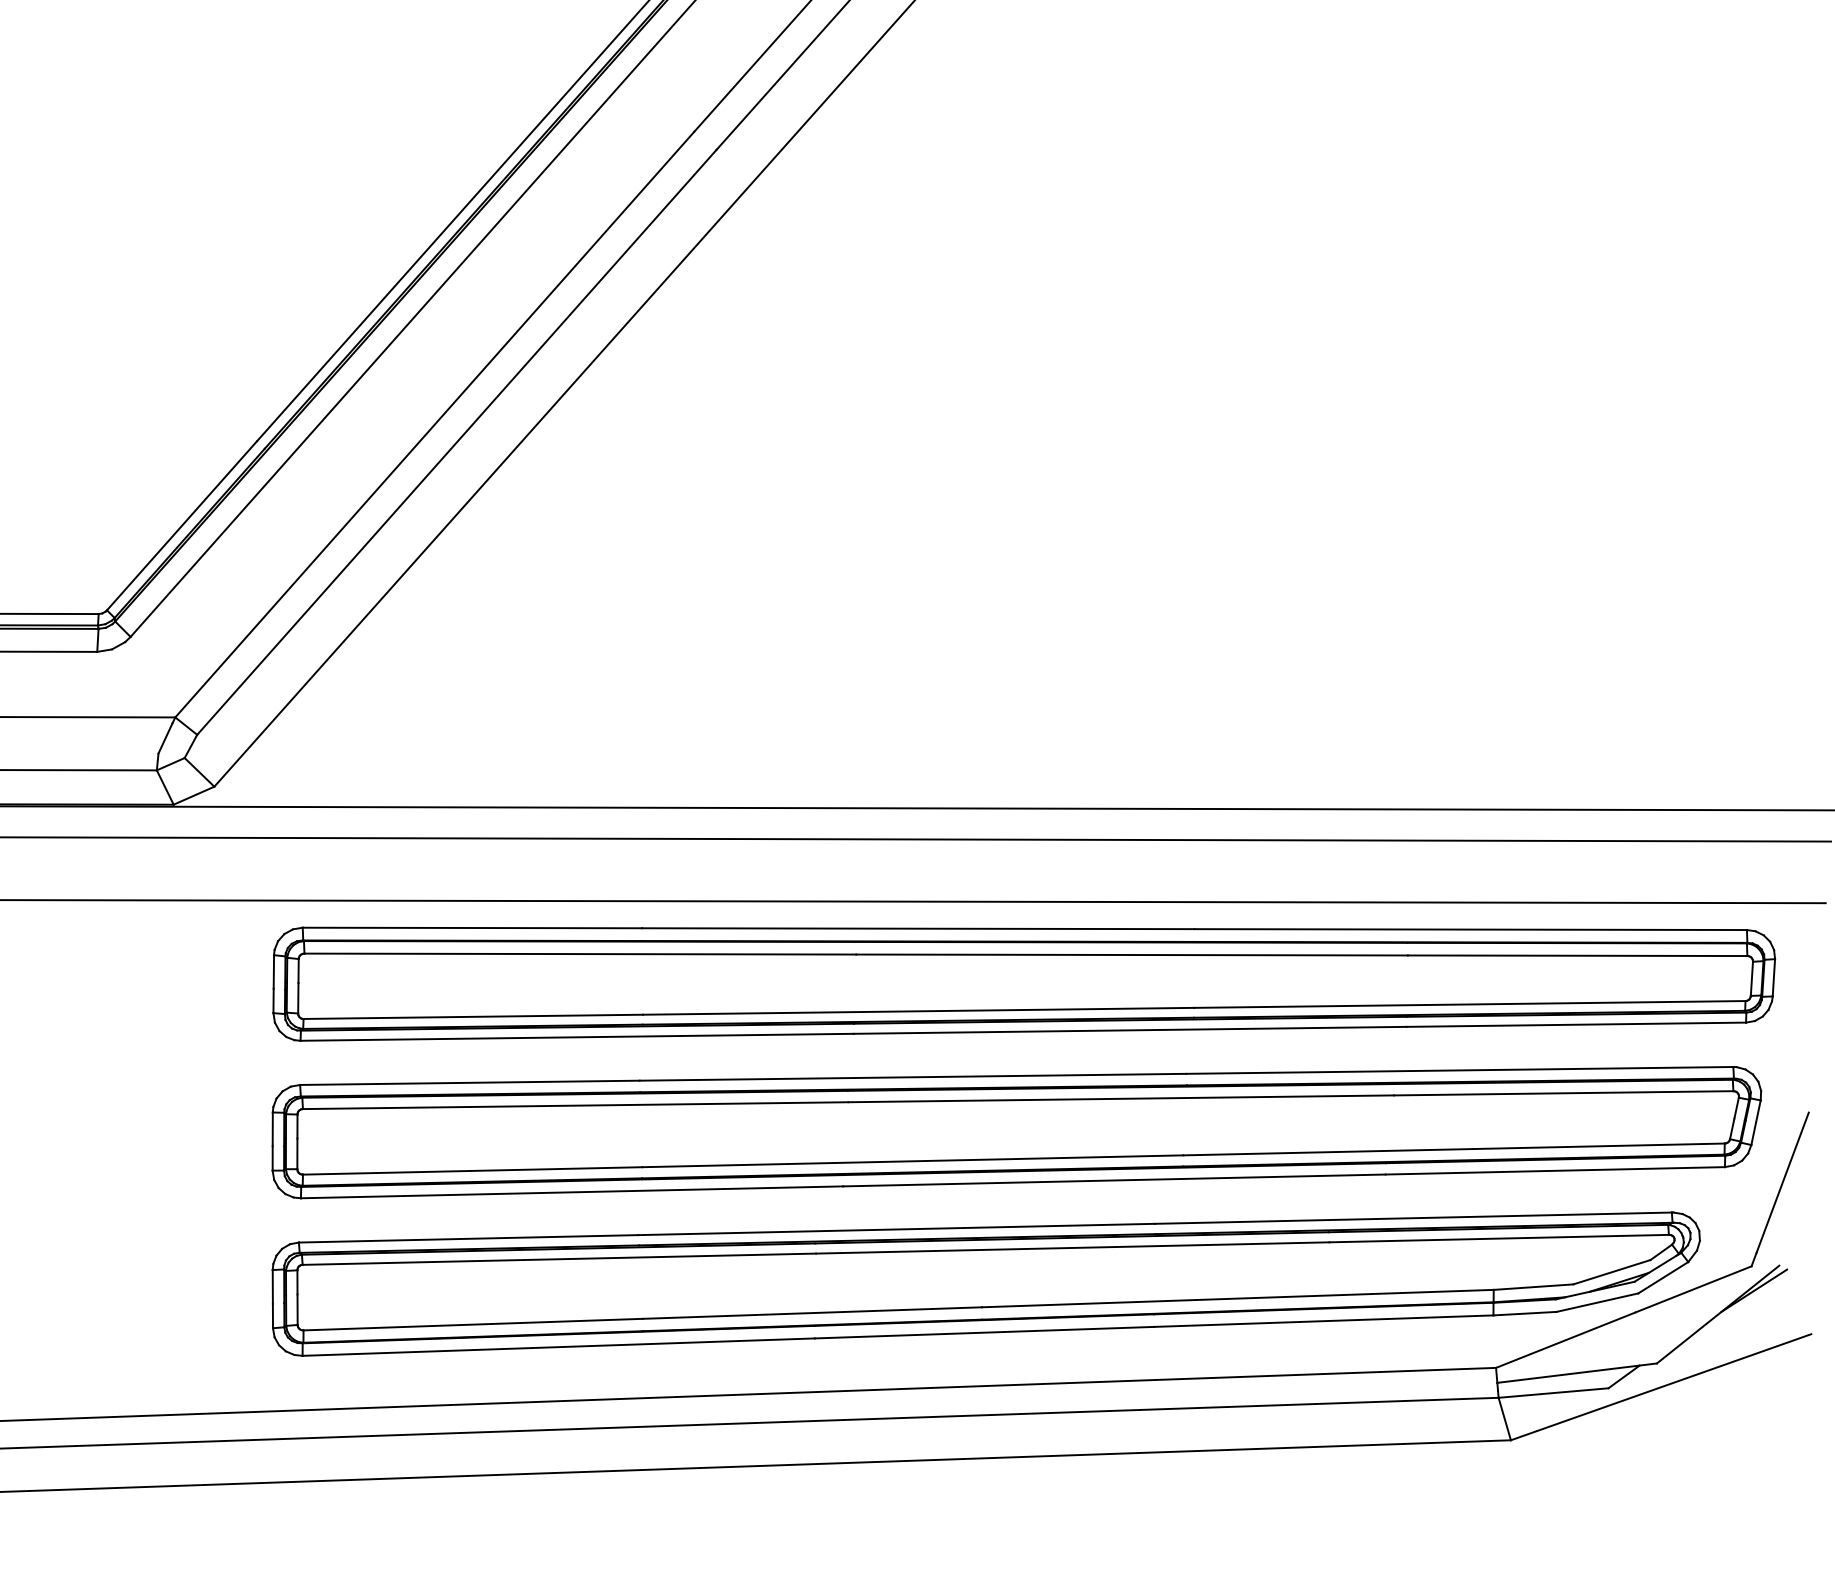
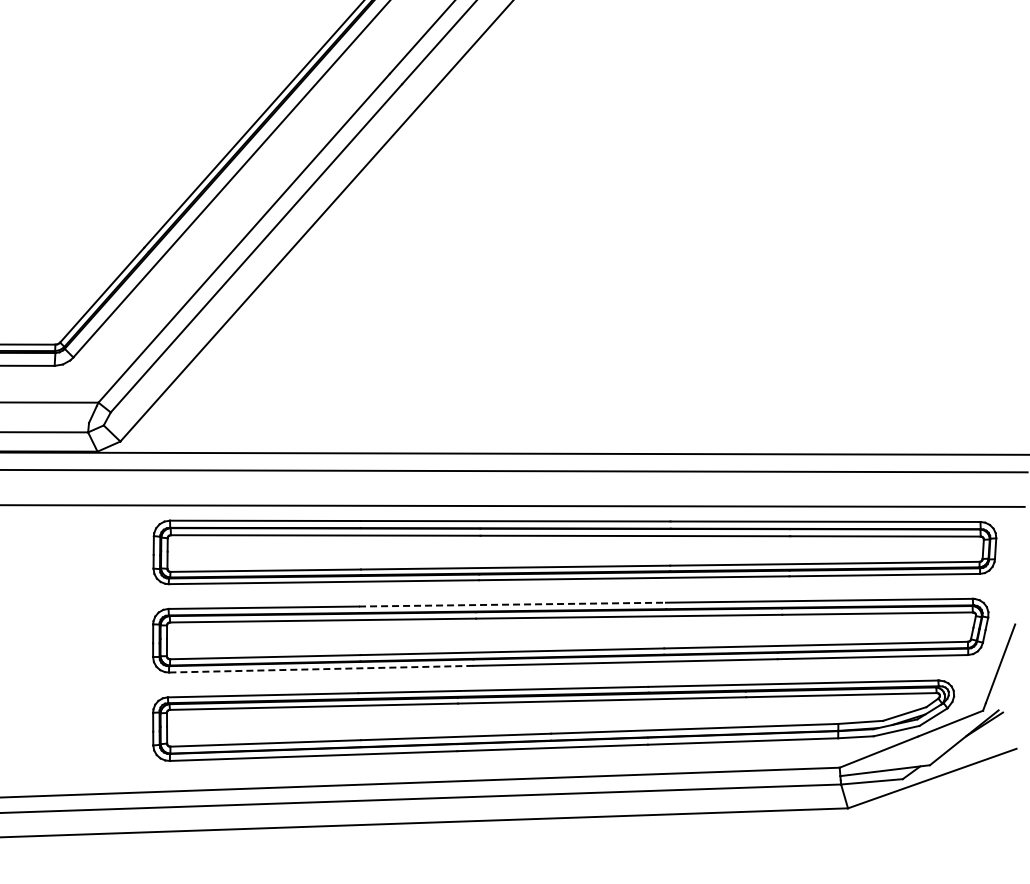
line: (914, 1077) -> (513, 604), solid -> dashed
line: (570, 1192) -> (320, 669), solid -> dashed

